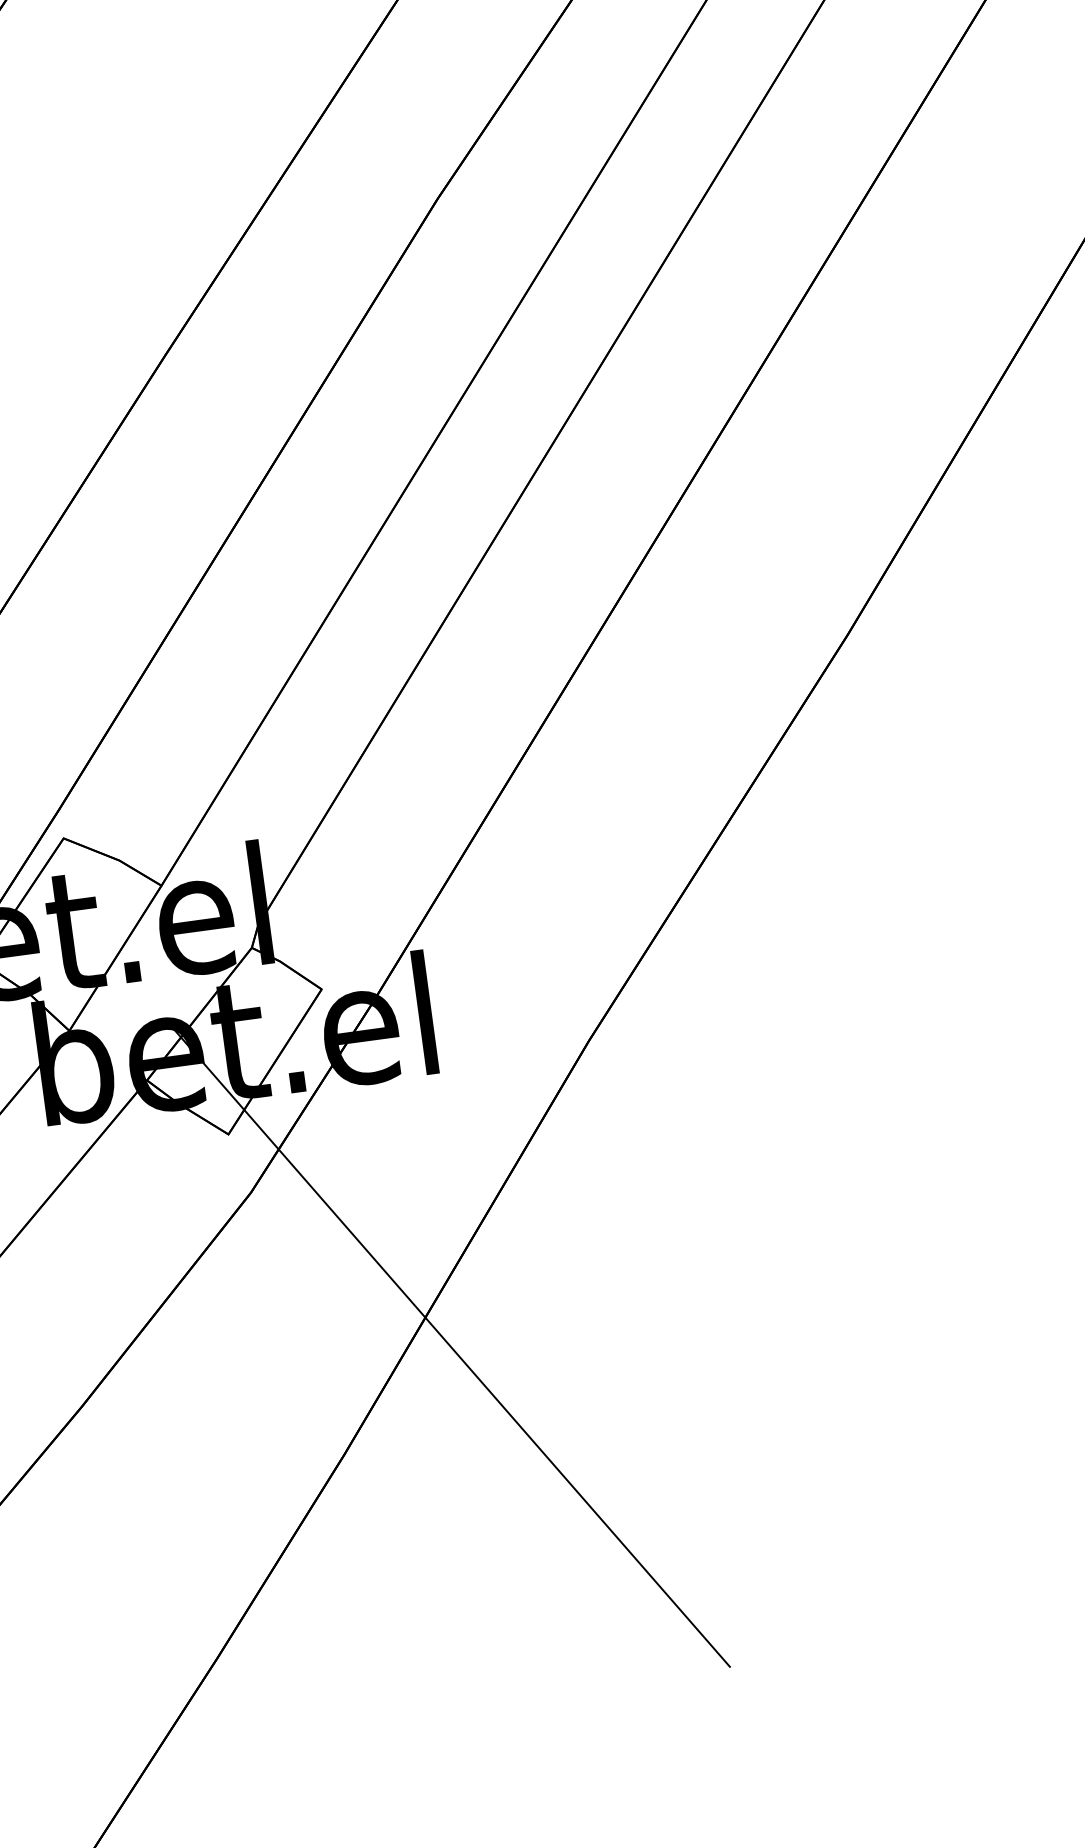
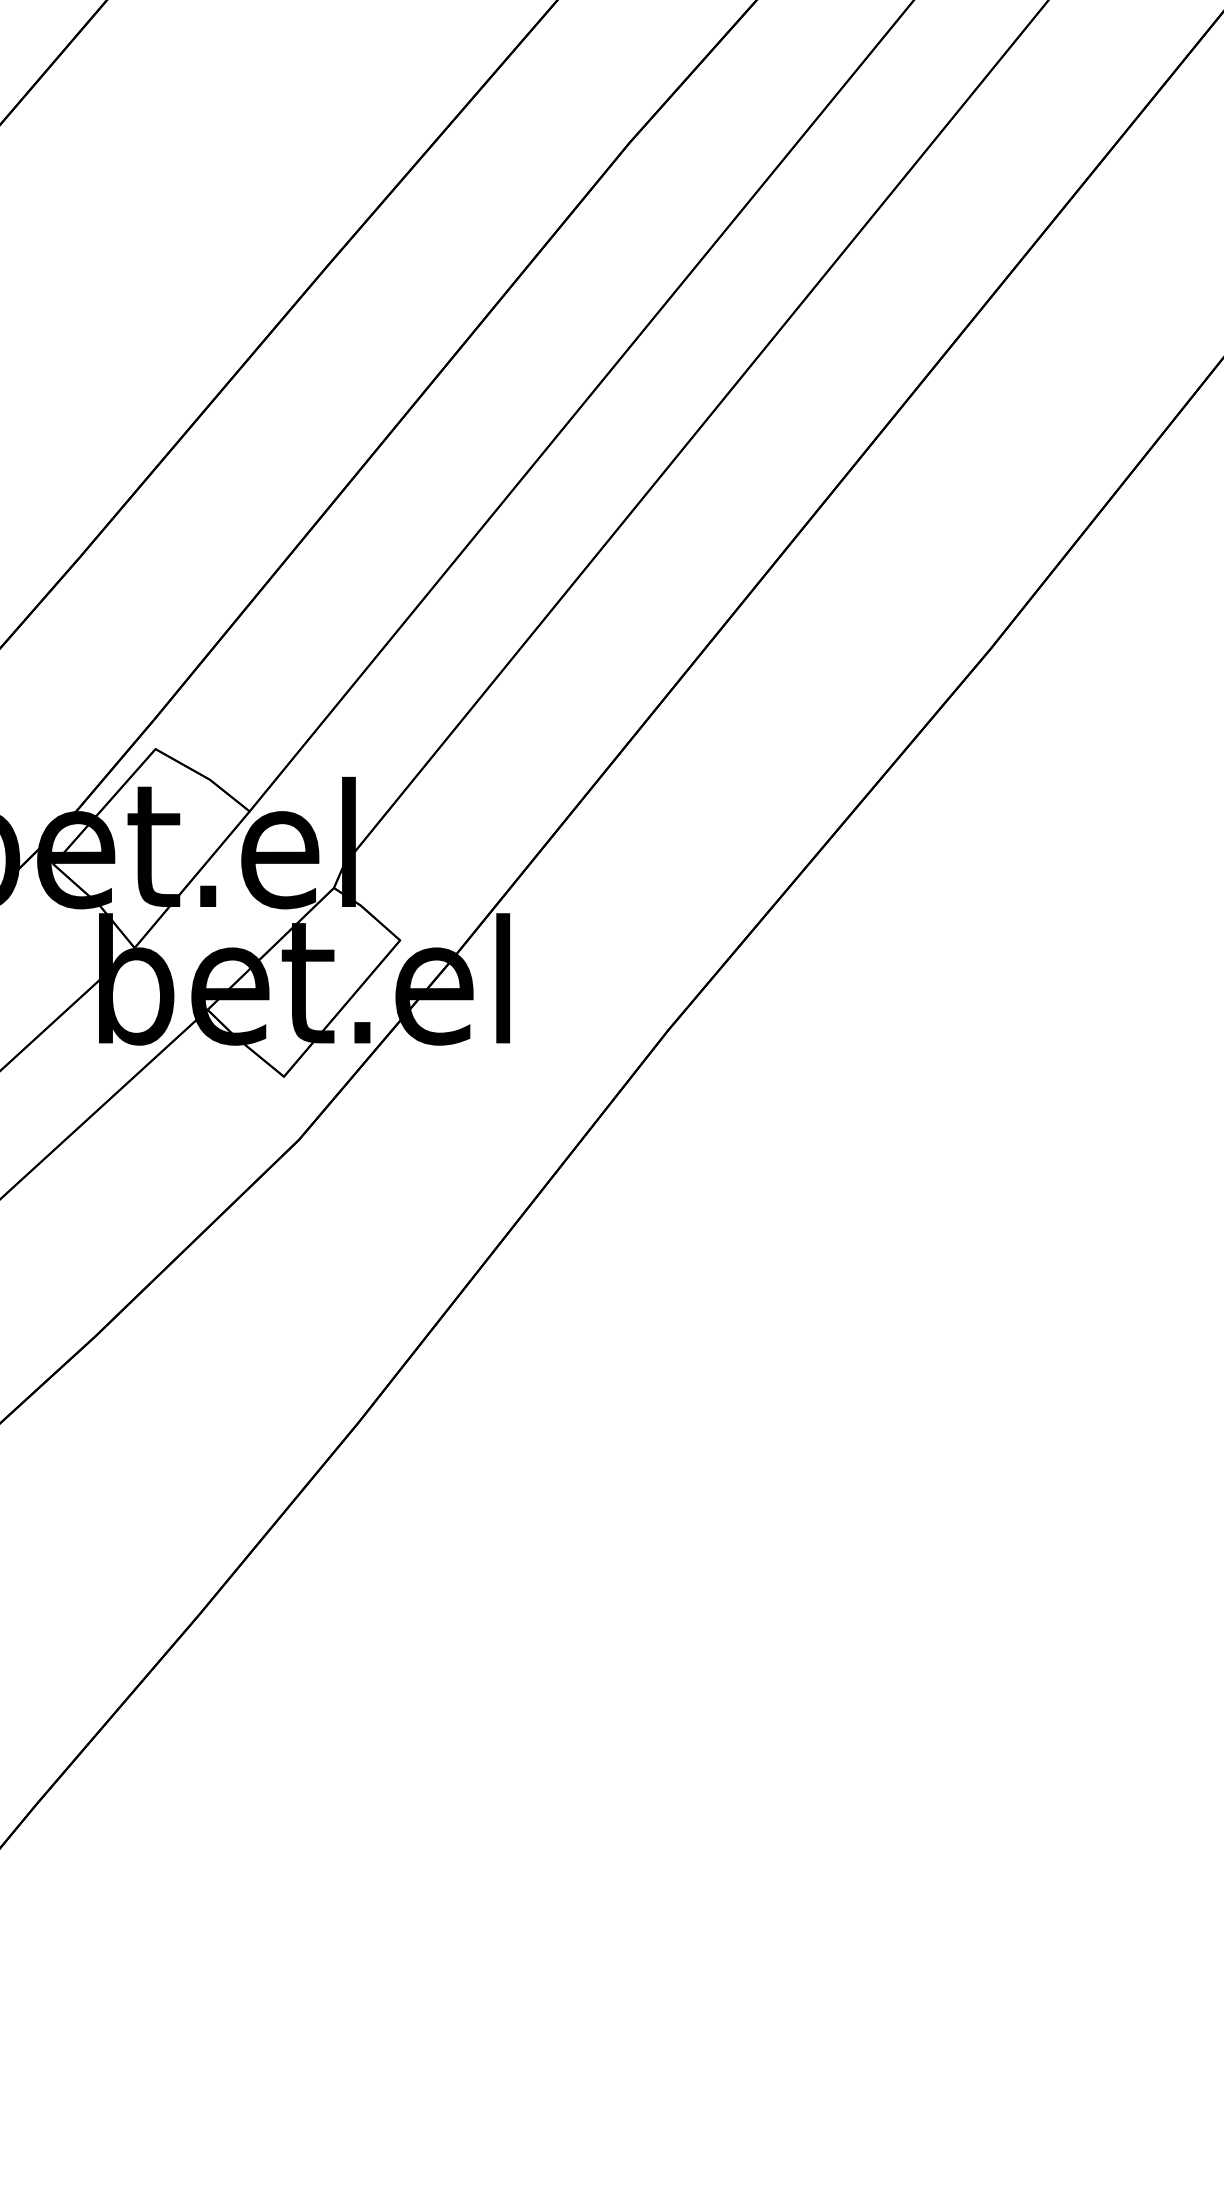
line: (451, 1347) -> (483, 1327), removed

